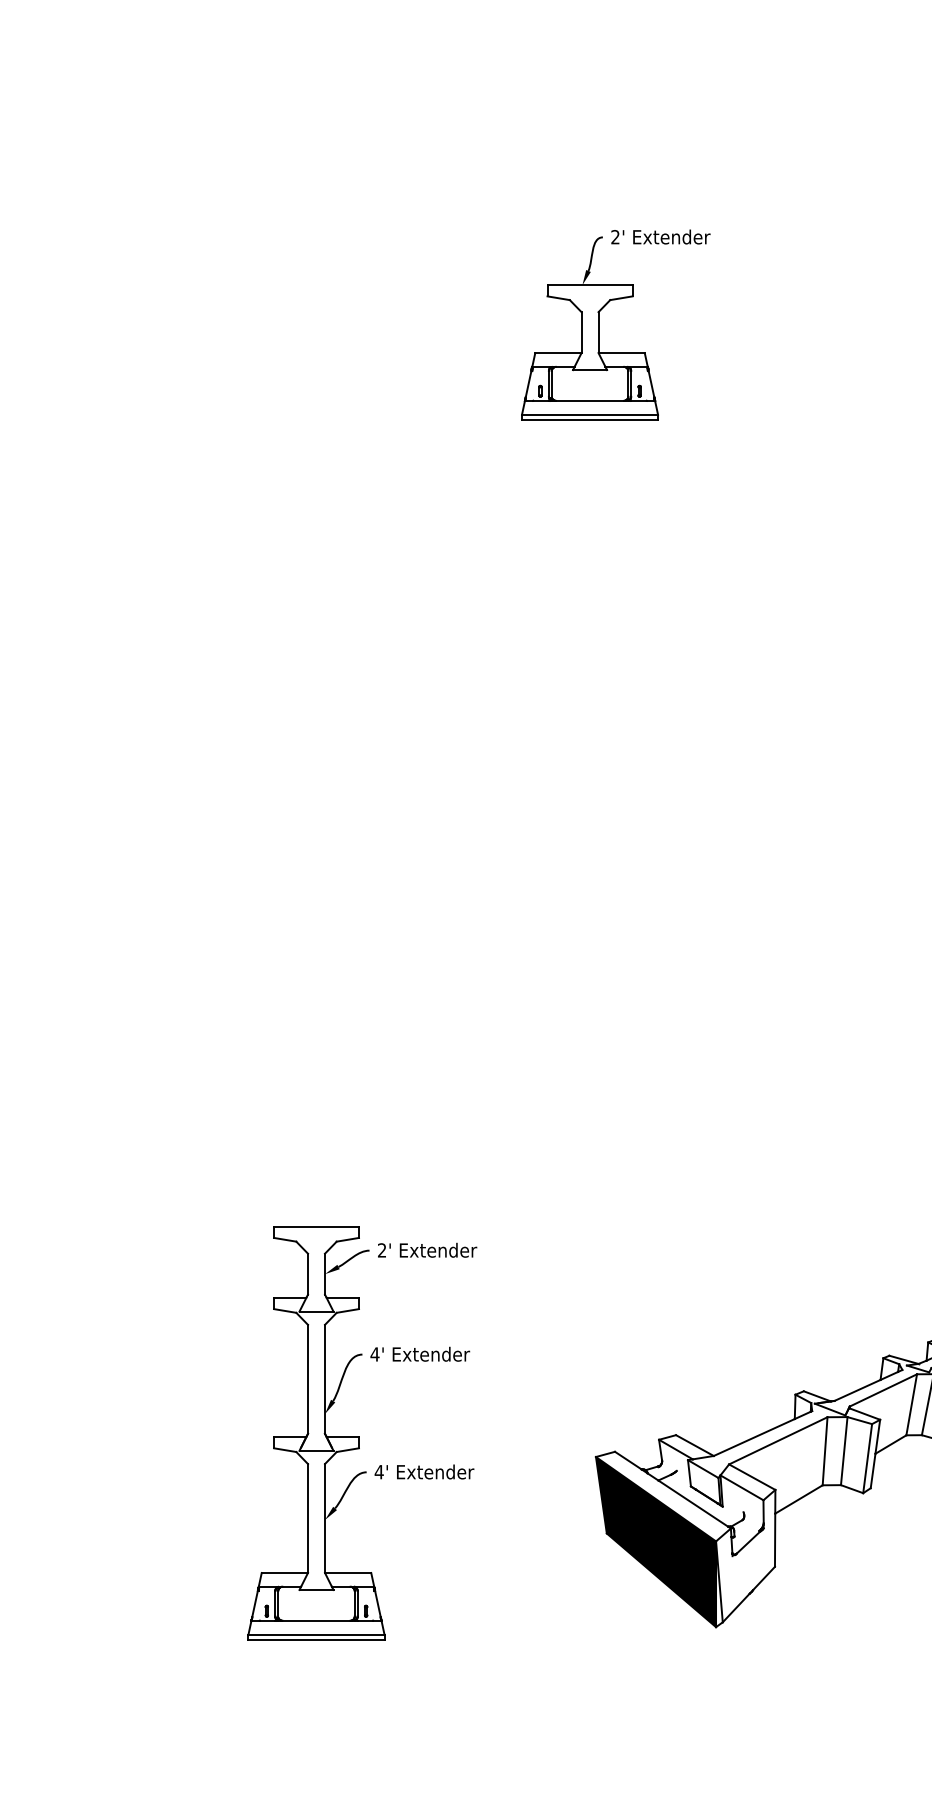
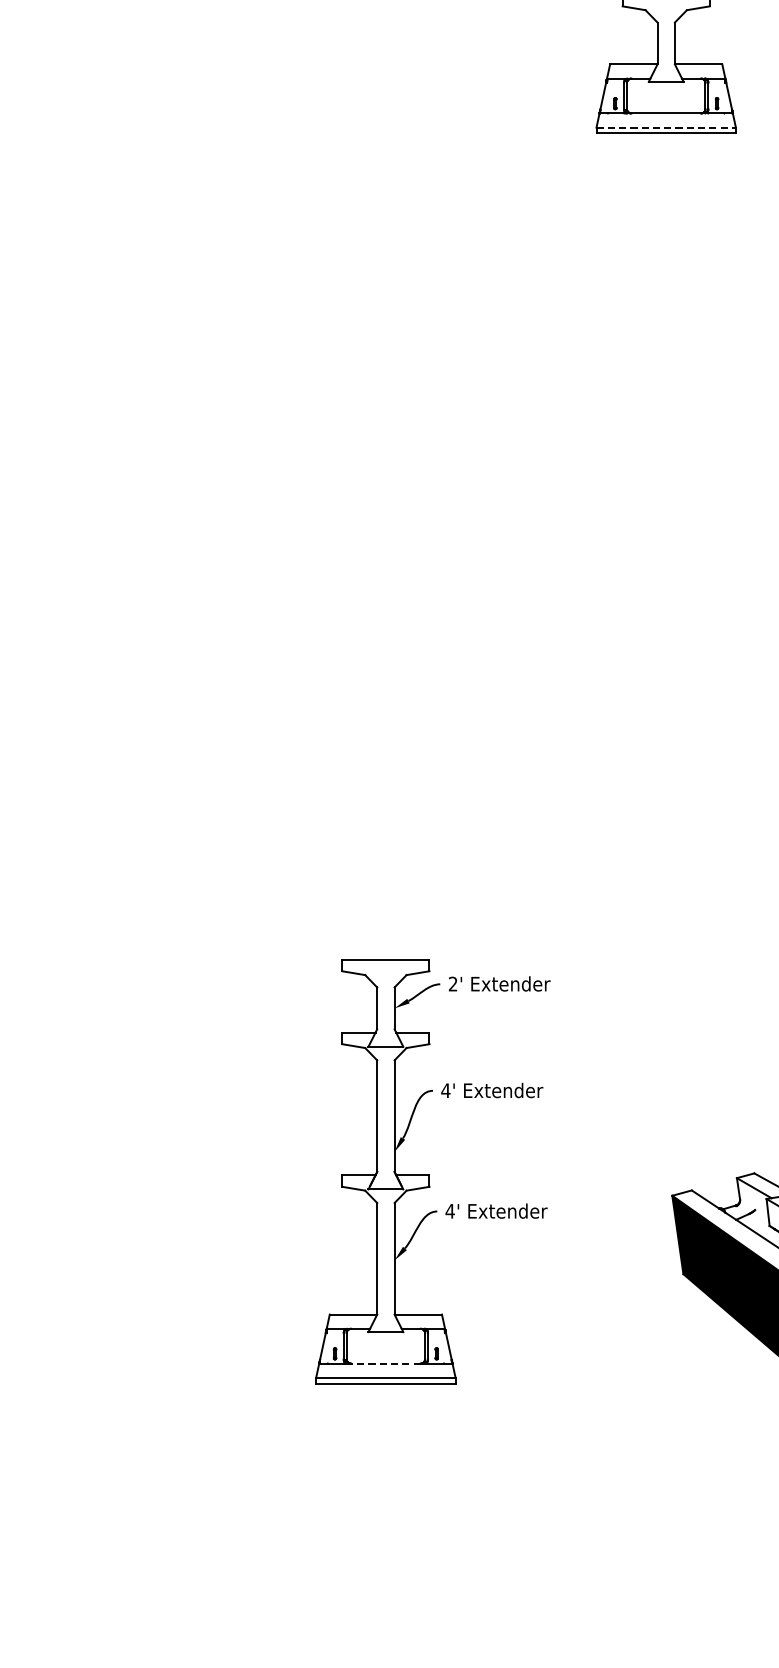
line: (590, 414) -> (666, 127), solid -> dashed
line: (316, 1620) -> (385, 1363), solid -> dashed

